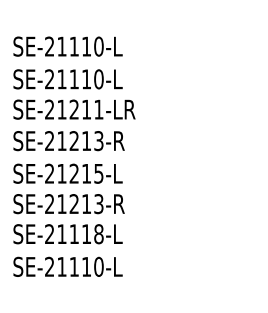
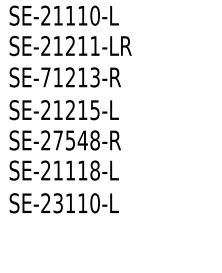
text: (49, 140) -> (45, 76), SE-21213-R -> SE-71213-R
text: (80, 204) -> (76, 140), SE-21213-R -> SE-27548-R
text: (61, 266) -> (57, 202), SE-21110-L -> SE-23110-L

